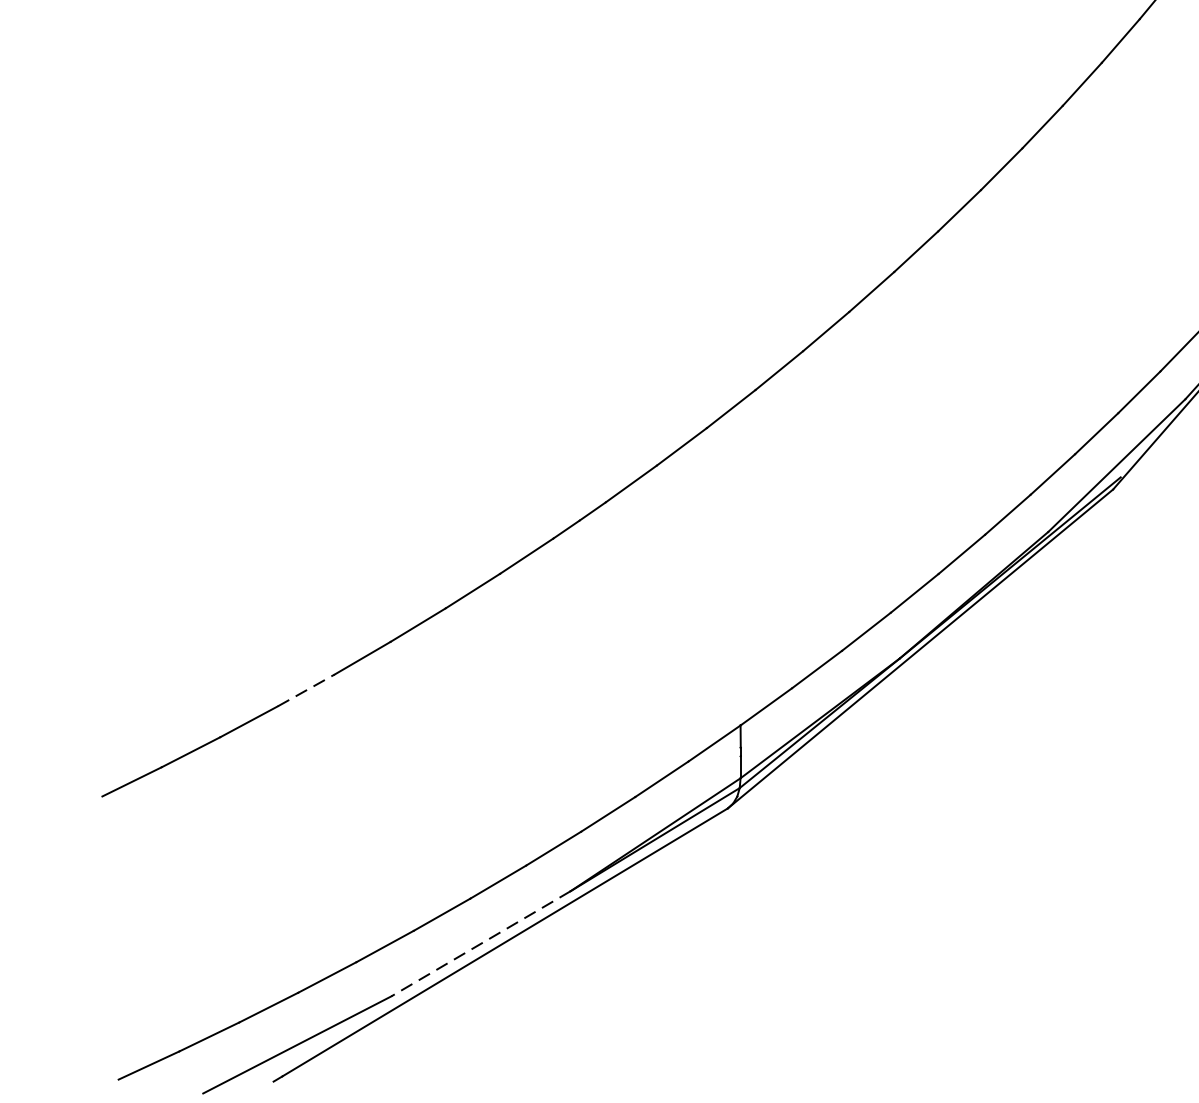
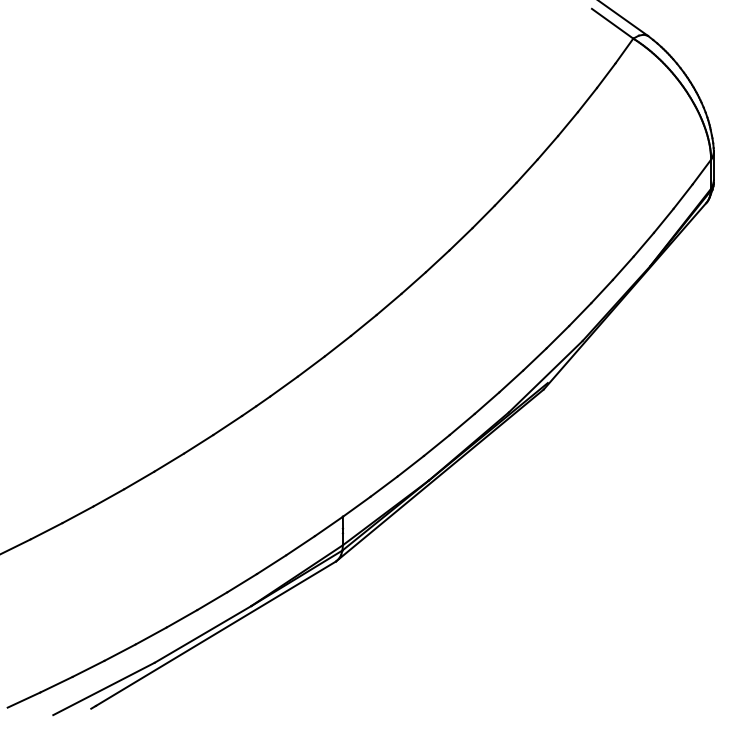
line: (305, 689) -> (108, 497), dashed -> solid
line: (480, 943) -> (202, 634), dashed -> solid

